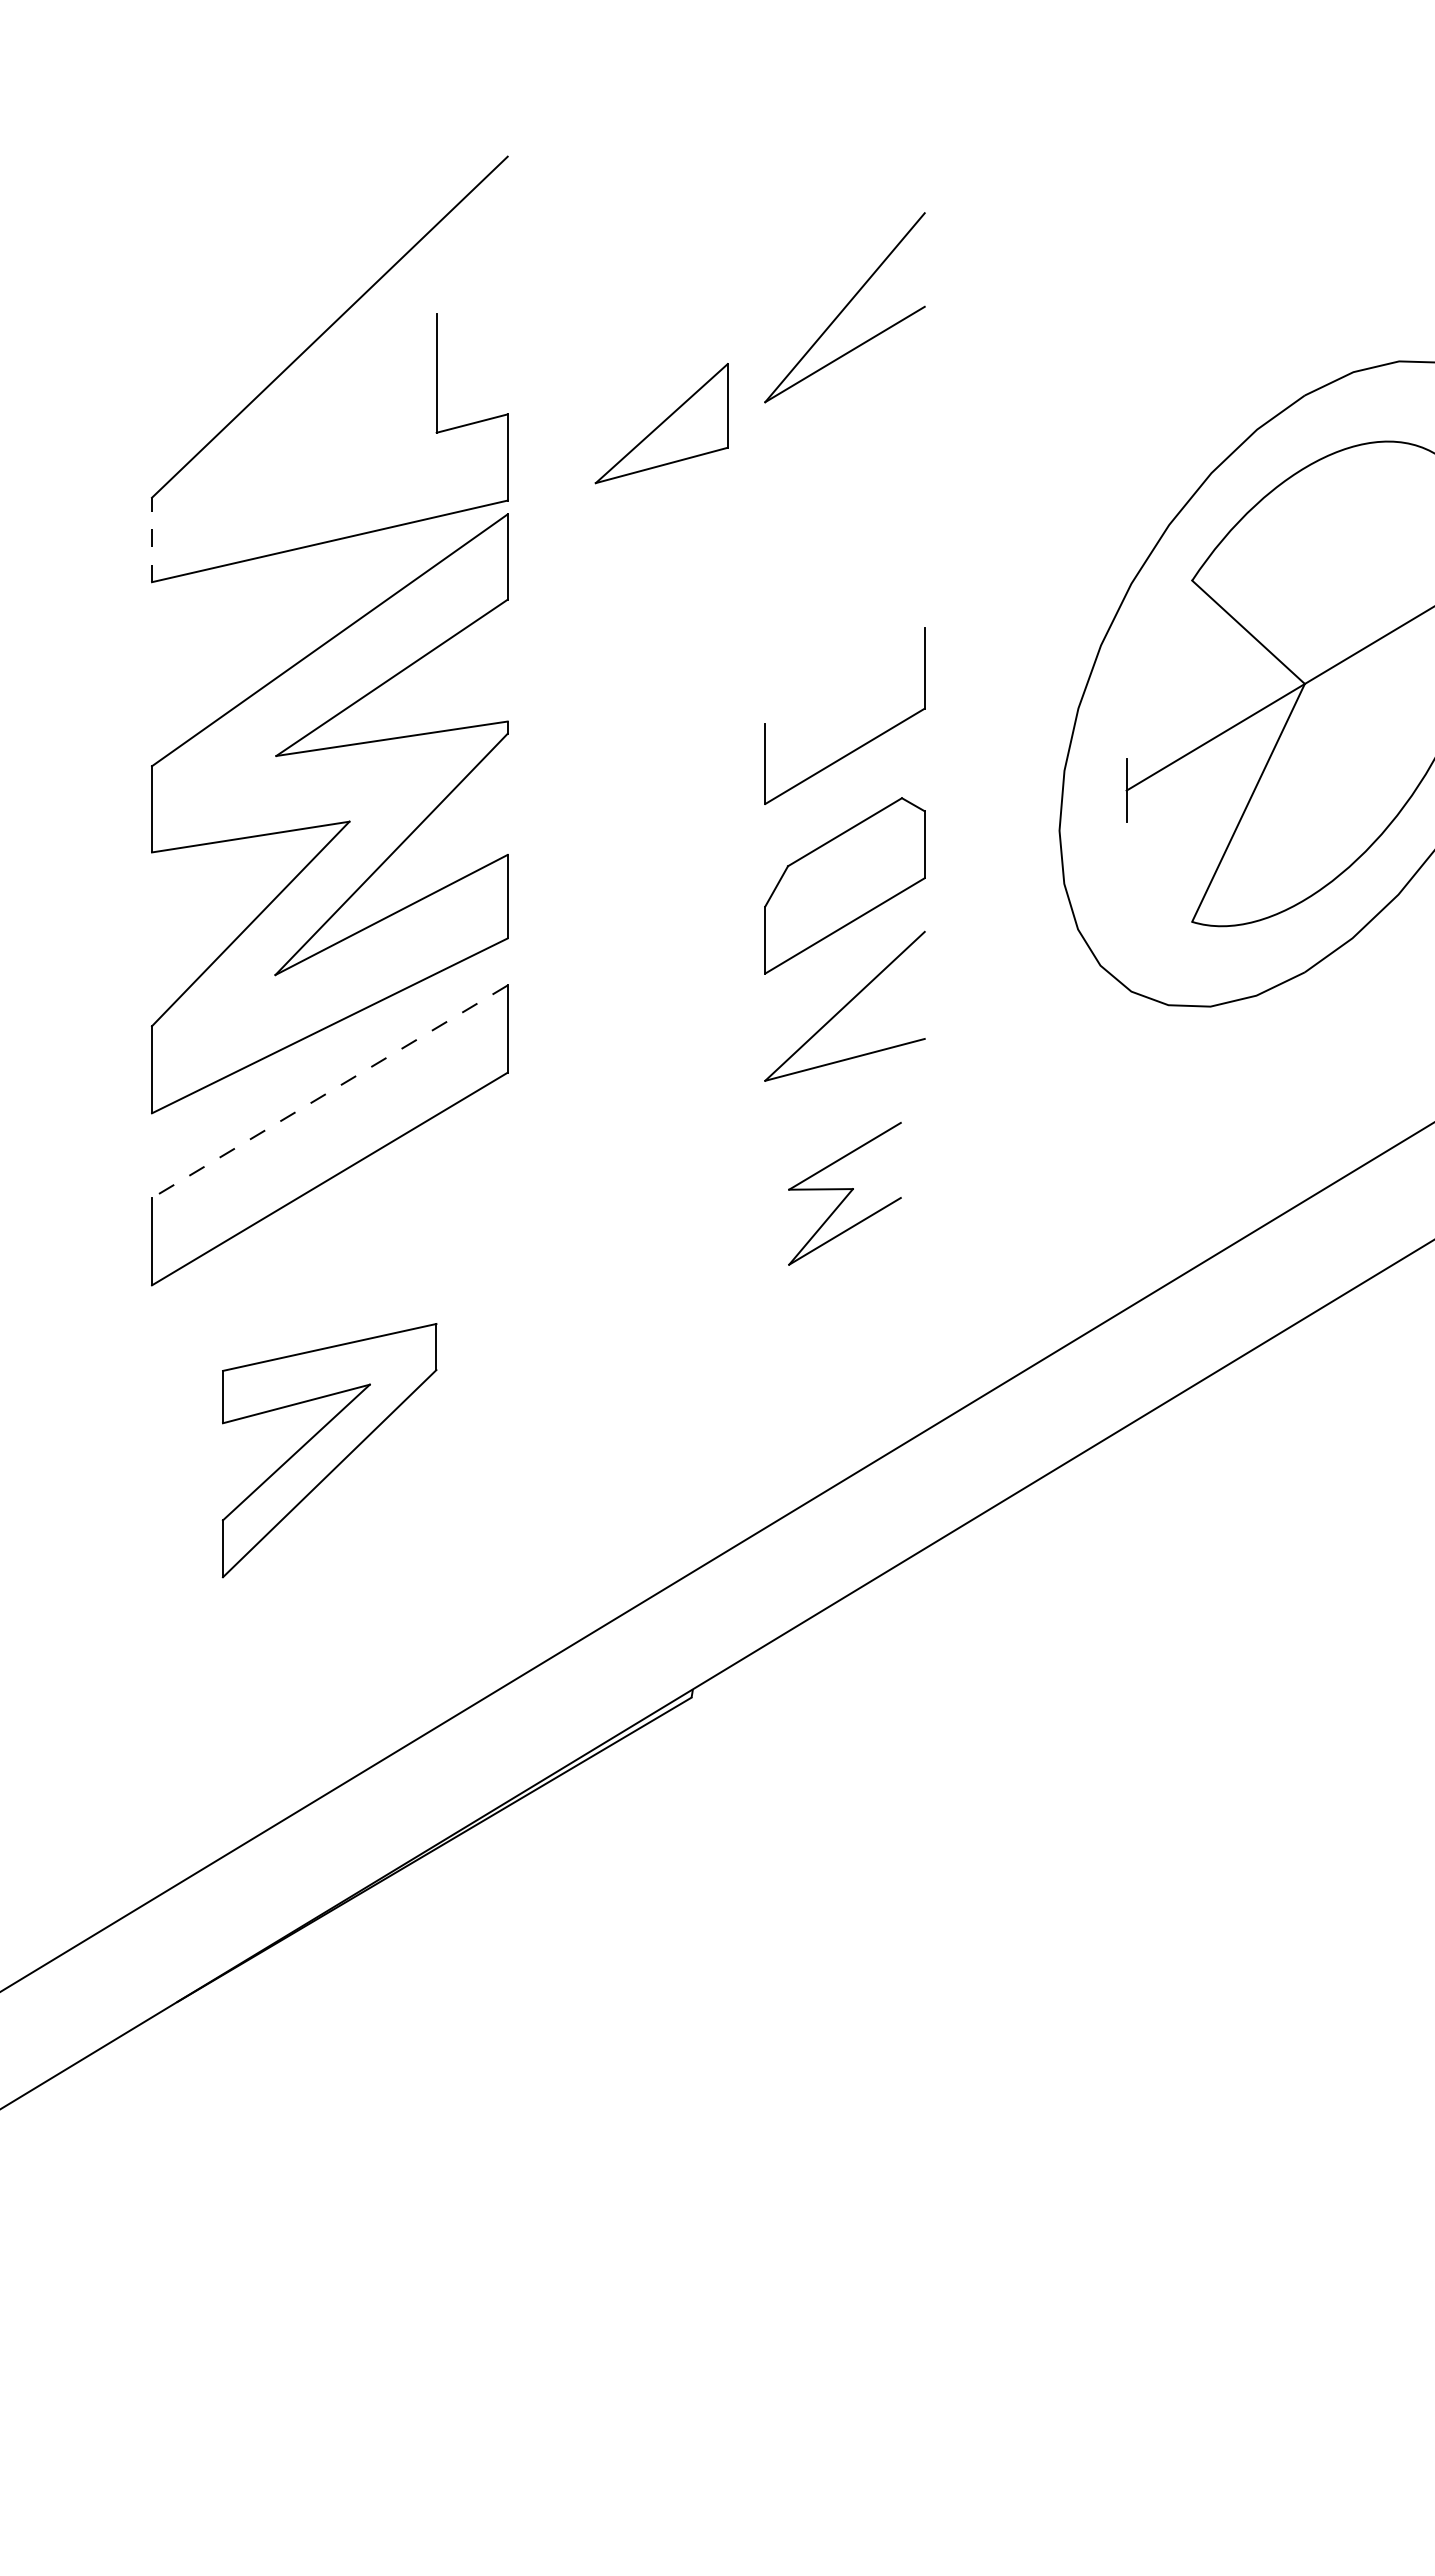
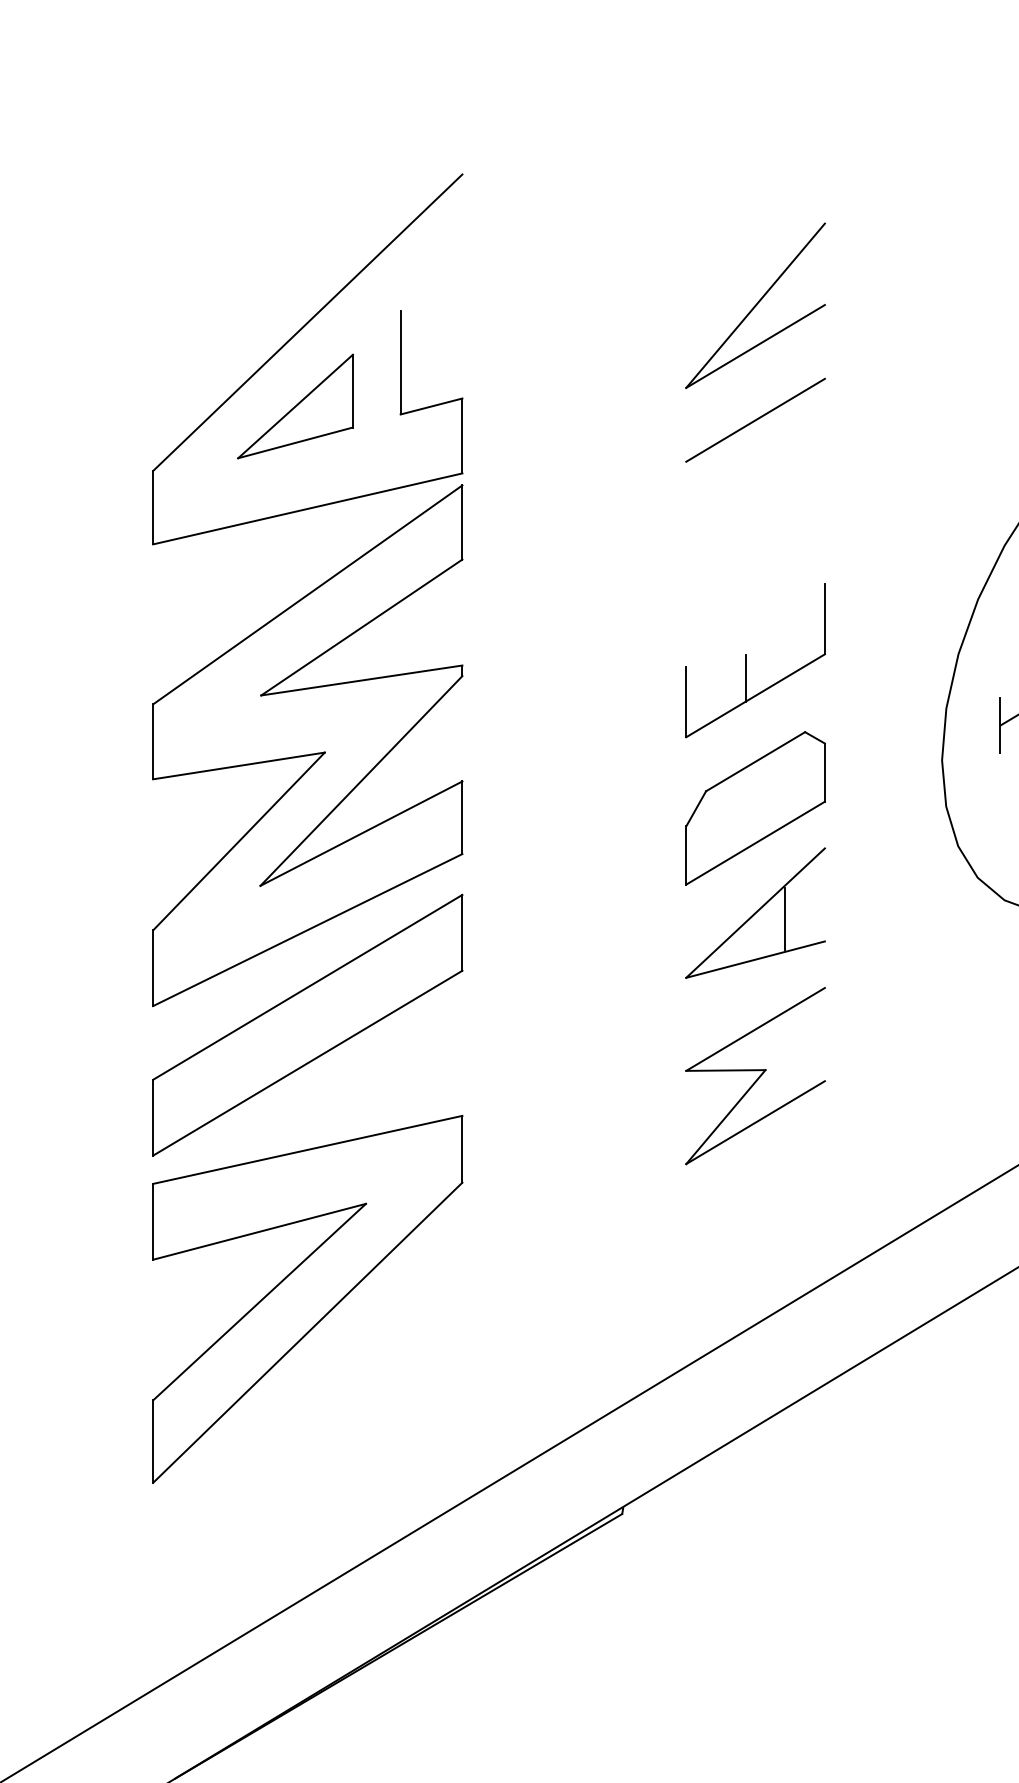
part: (661, 423) -> (295, 406), moved
line: (844, 439) -> (755, 420), added
line: (152, 539) -> (153, 507), dashed -> solid
line: (833, 736) -> (745, 678), added
line: (879, 1012) -> (785, 918), added
line: (329, 1092) -> (307, 987), dashed -> solid
part: (844, 1193) -> (755, 1075), size x1.43
part: (329, 1450) -> (307, 1299), size x1.67

